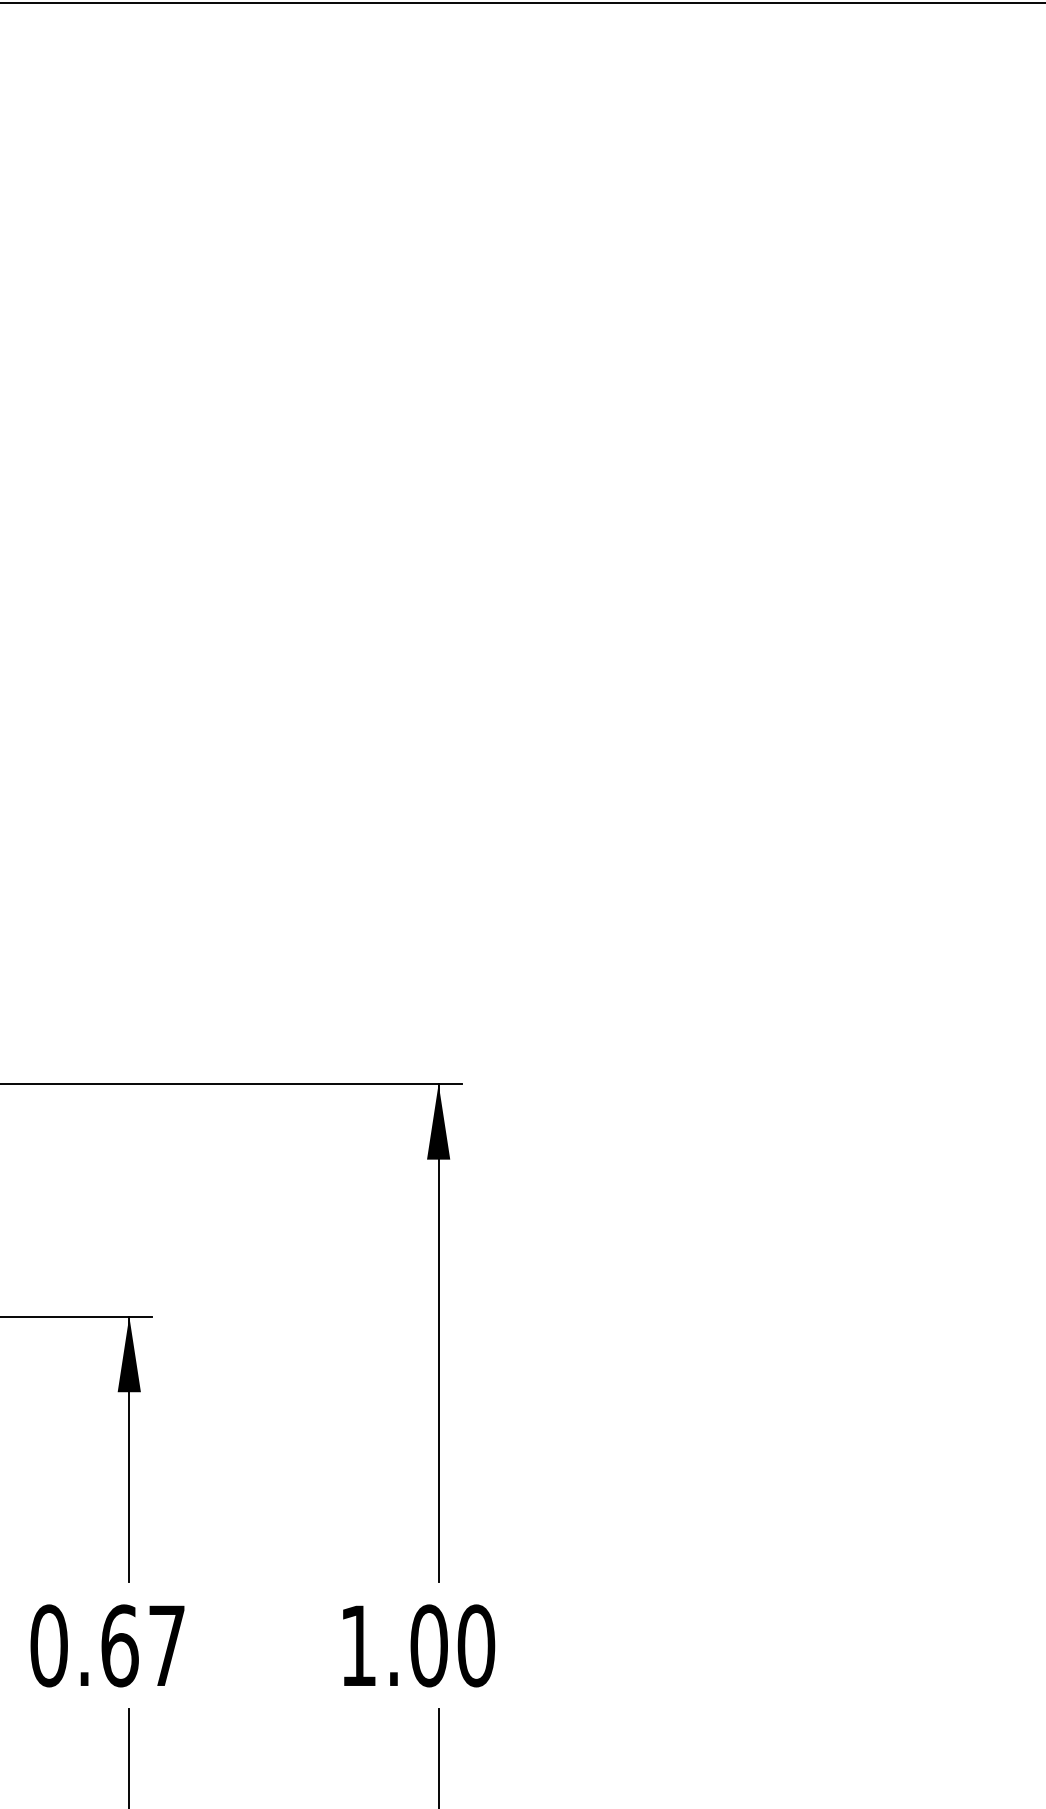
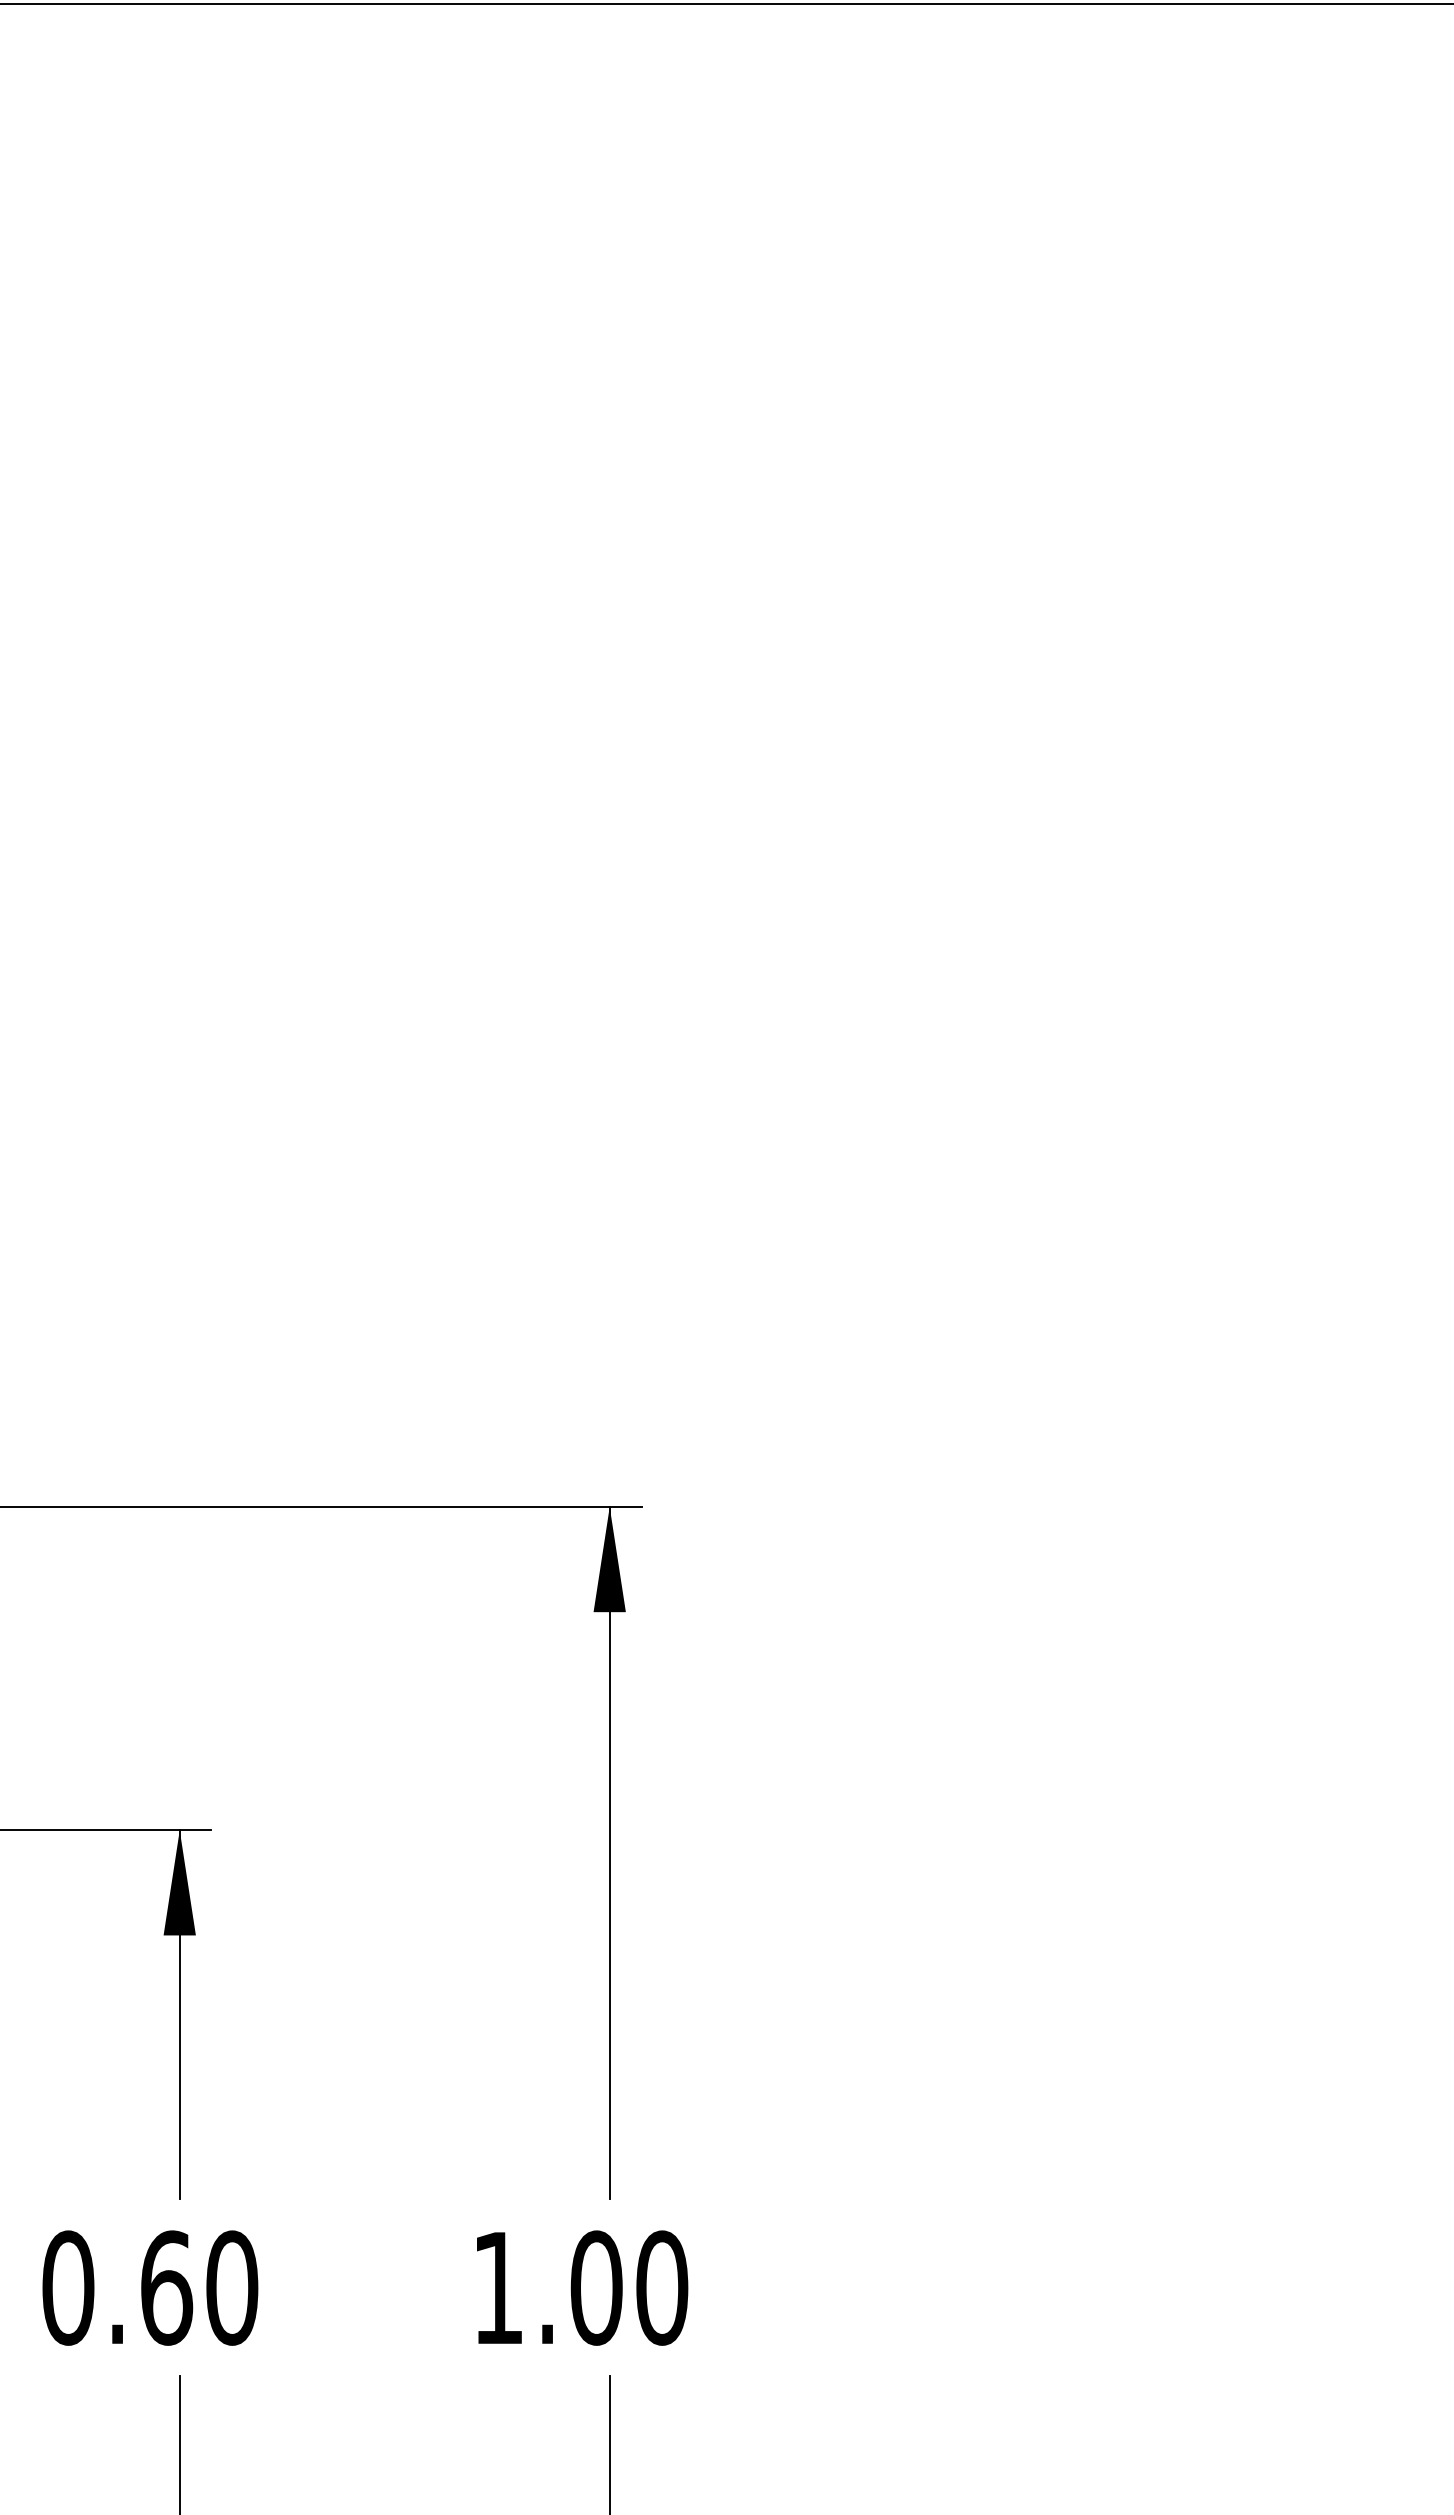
text: (167, 1645) -> (232, 2287), 0.67 -> 0.60

